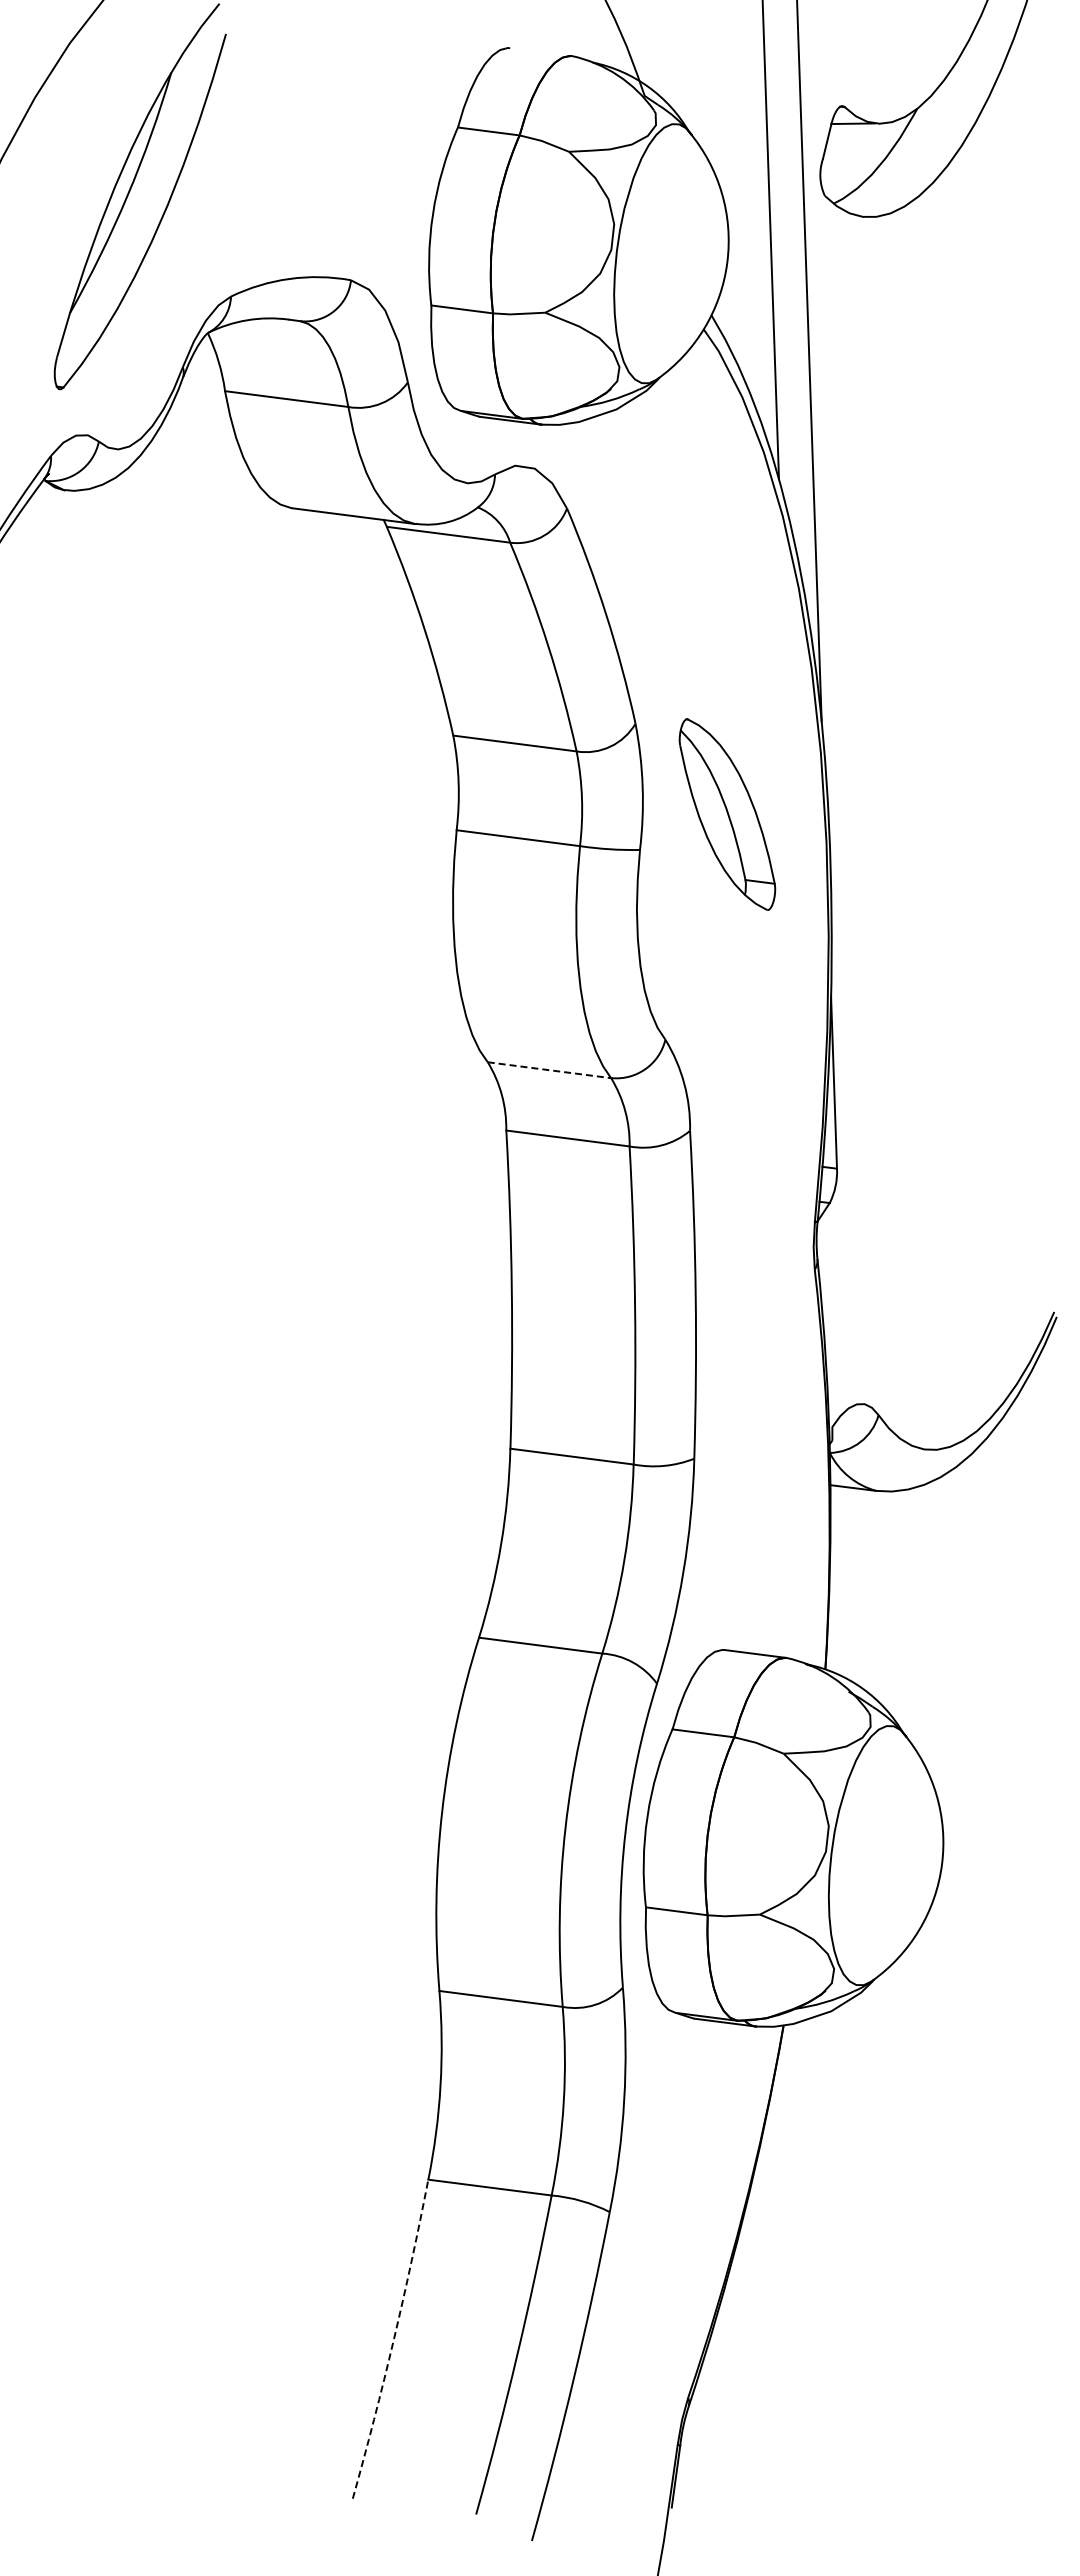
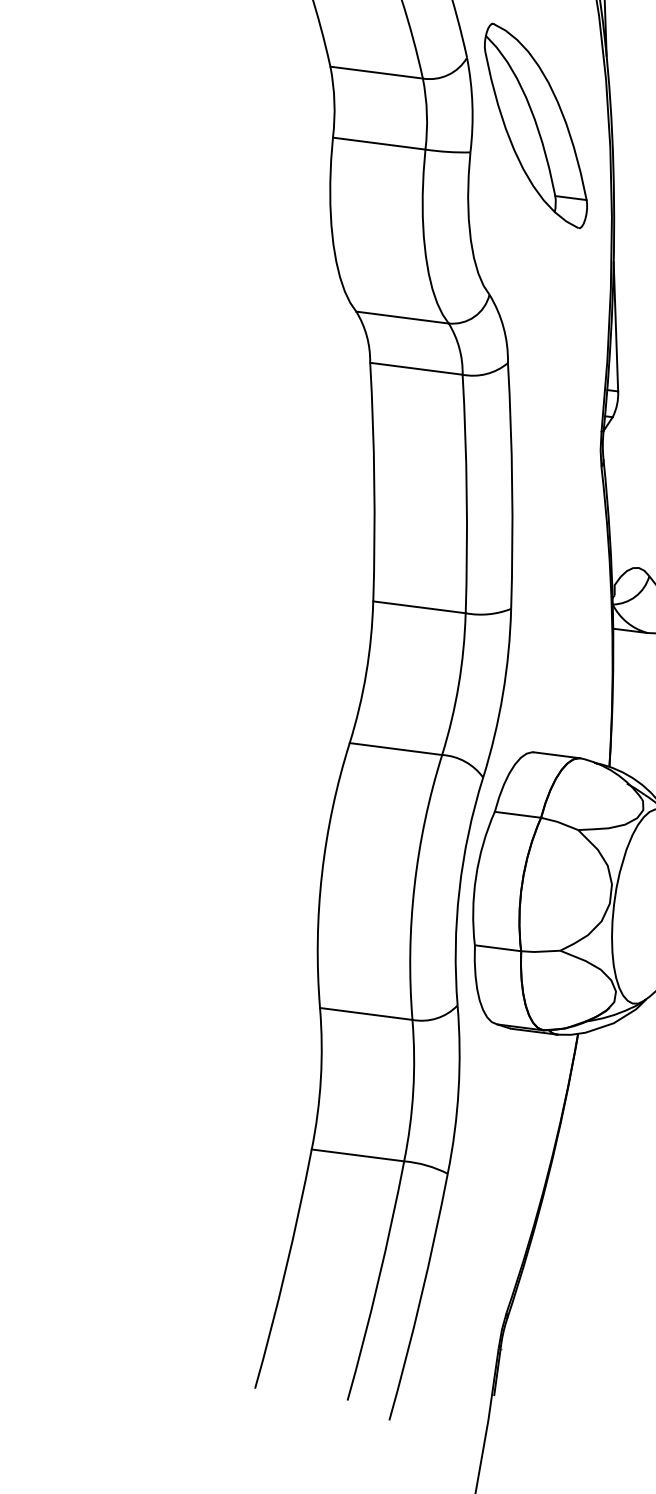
part: (727, 814) -> (536, 125), size x1.43
line: (549, 1070) -> (402, 317), dashed -> solid
arc: (393, 2339) -> (285, 1269), dashed -> solid

